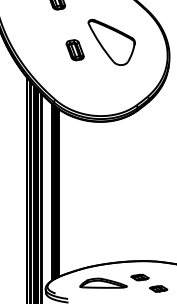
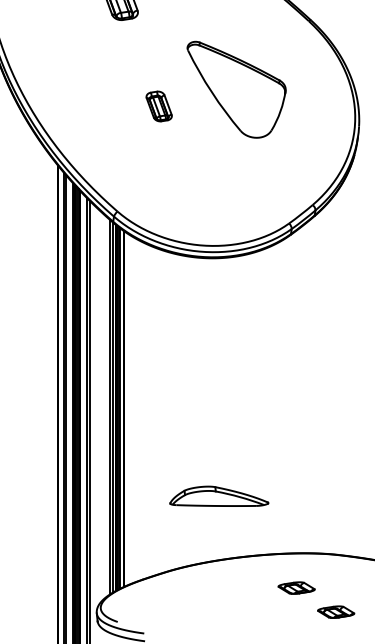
part: (74, 50) -> (157, 106), size x0.7
part: (103, 282) -> (219, 494), moved

